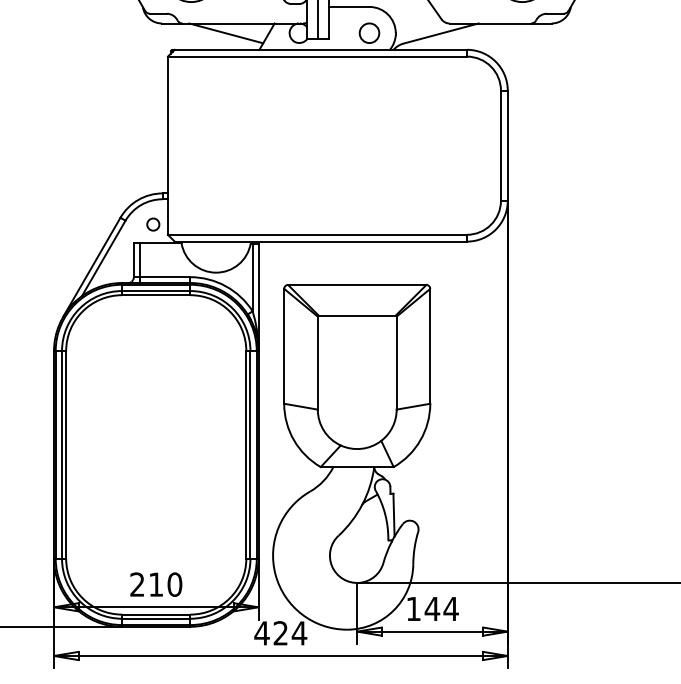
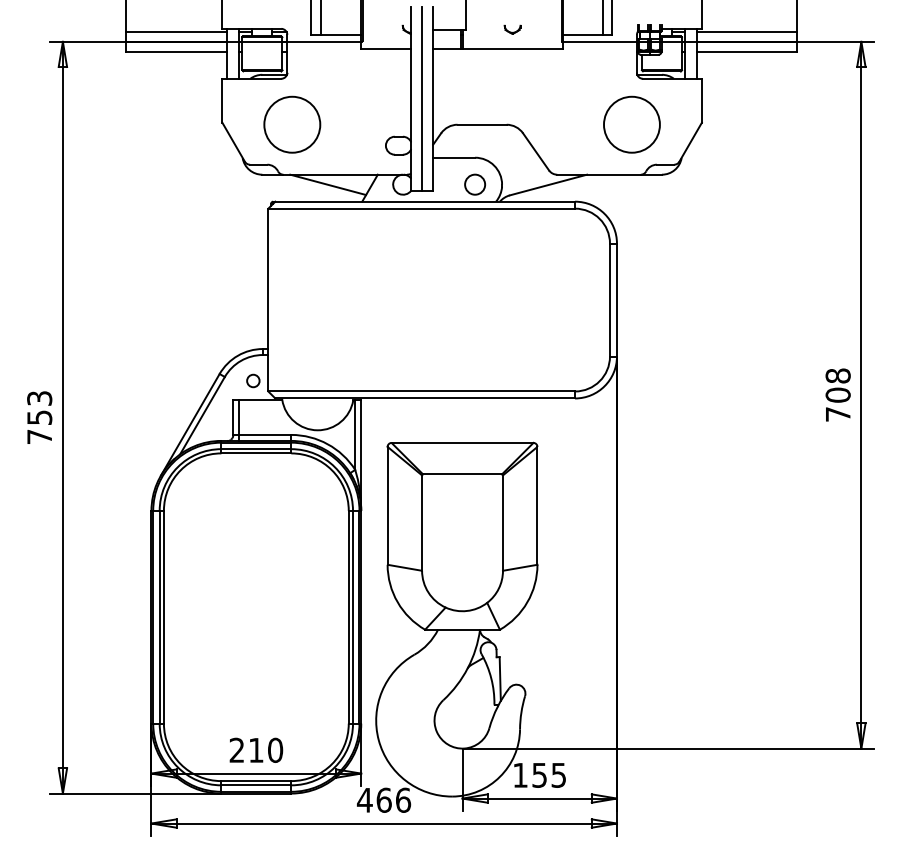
text: (441, 609) -> (548, 775), 144 -> 155
text: (289, 632) -> (393, 799), 424 -> 466

